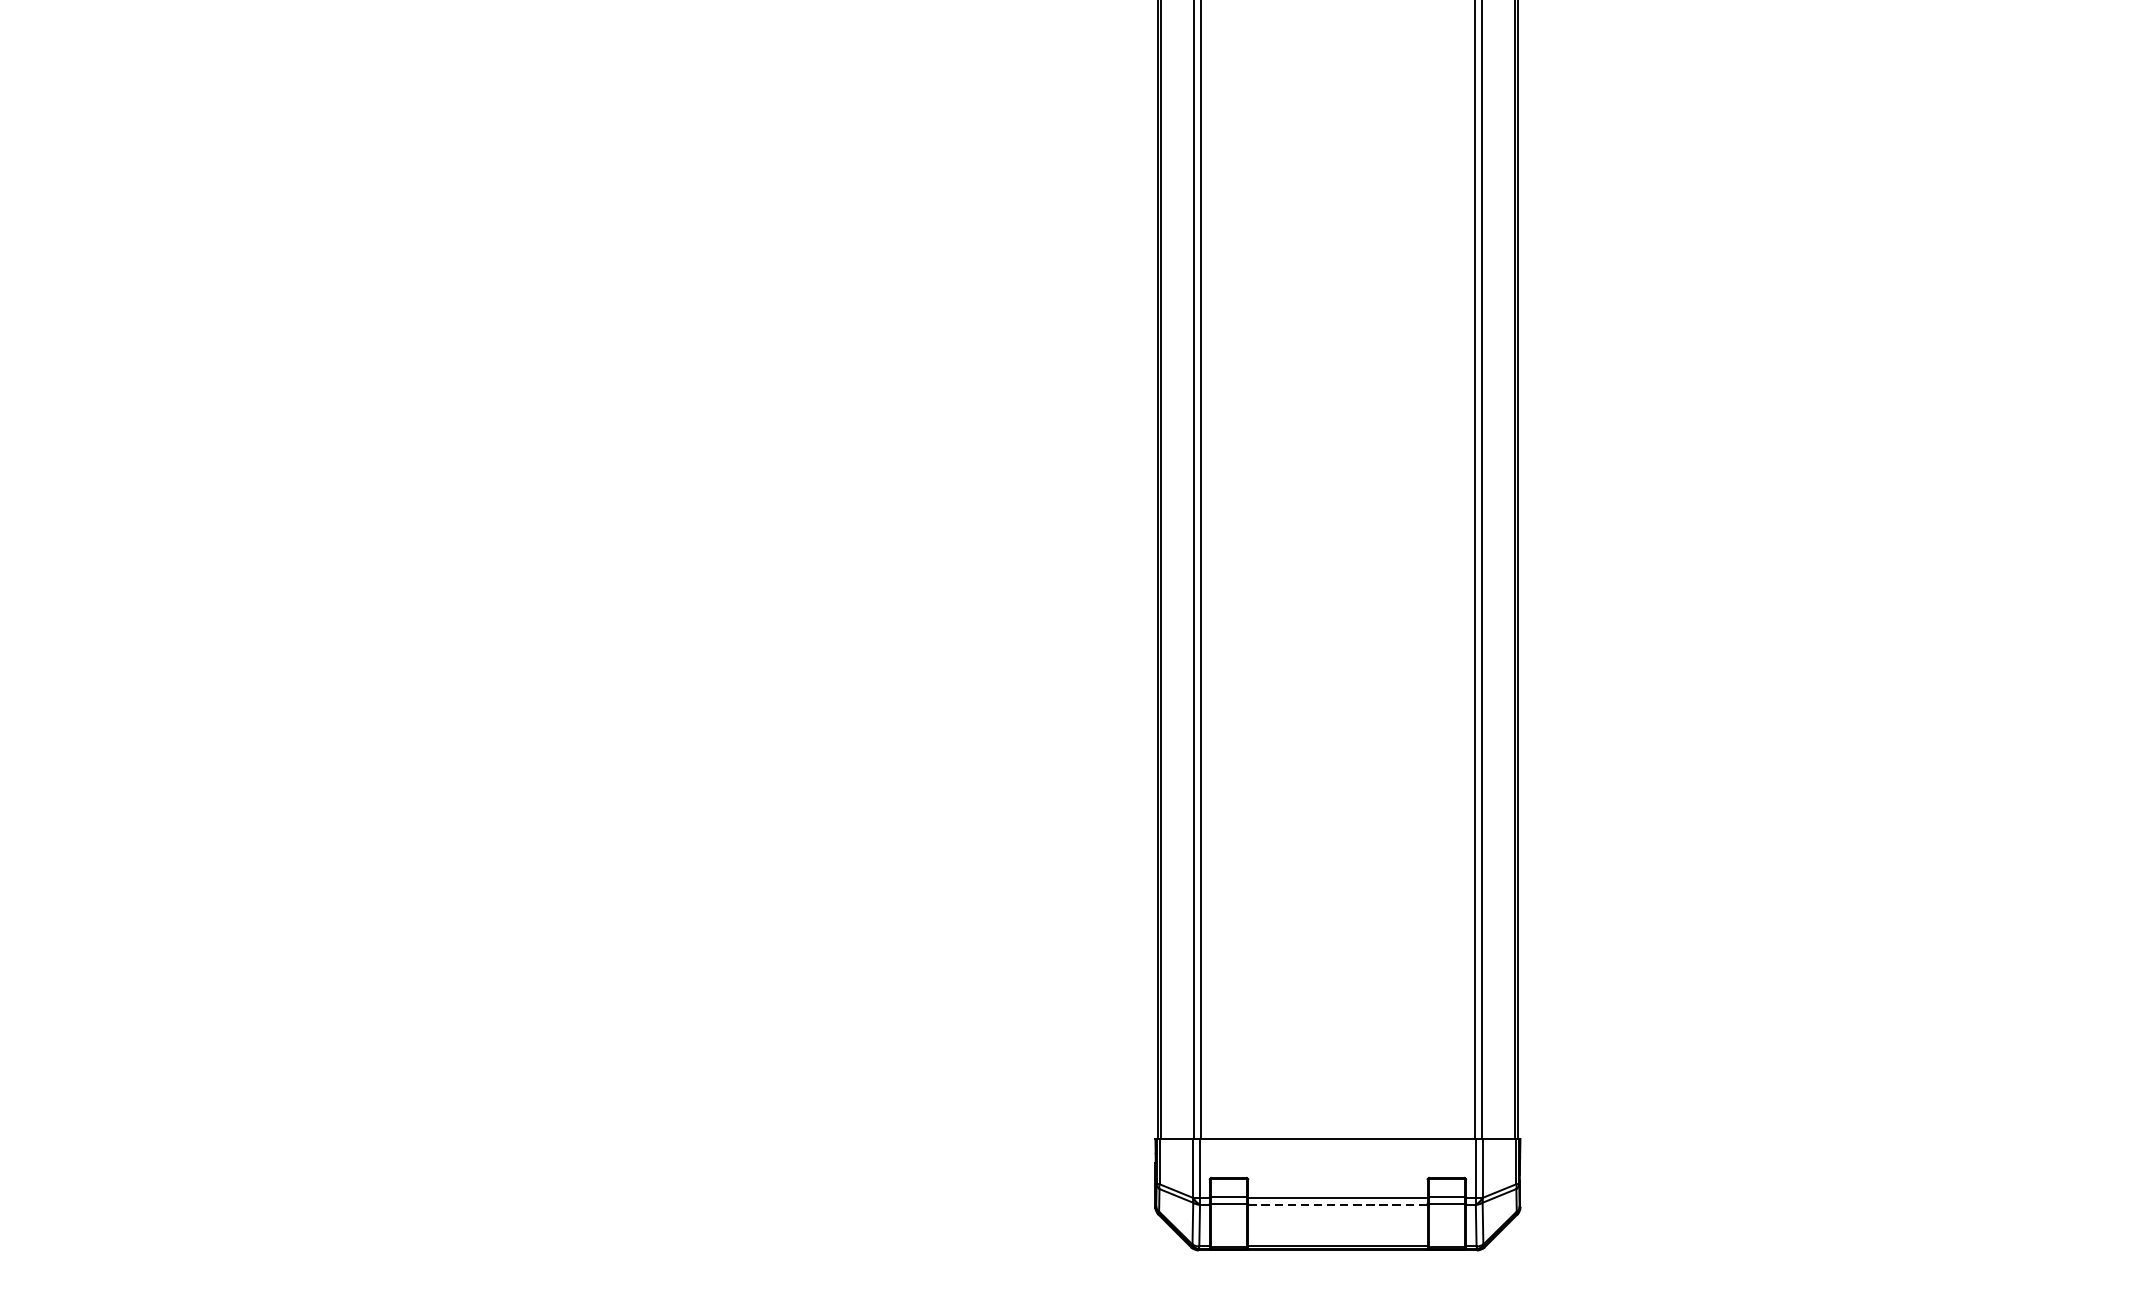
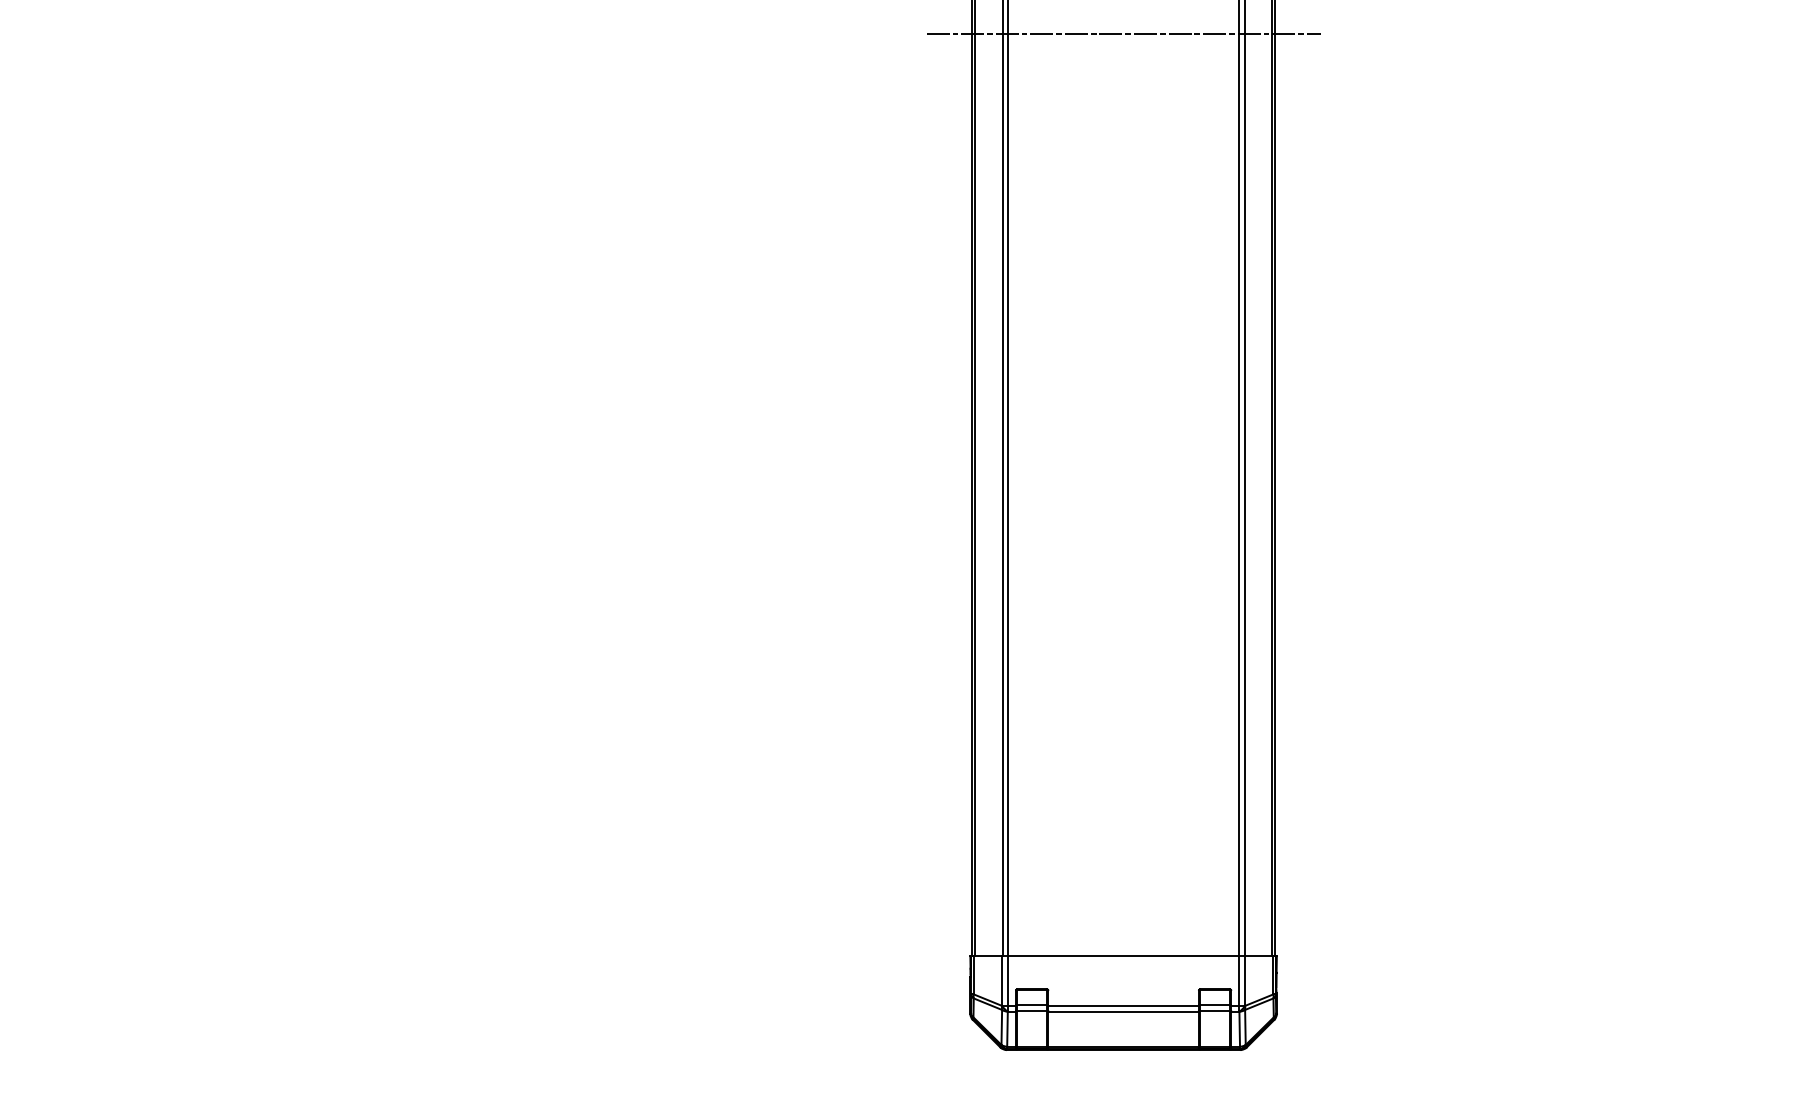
line: (1337, 39) -> (1123, 33), added
line: (1338, 1204) -> (1124, 1011), dashed -> solid

